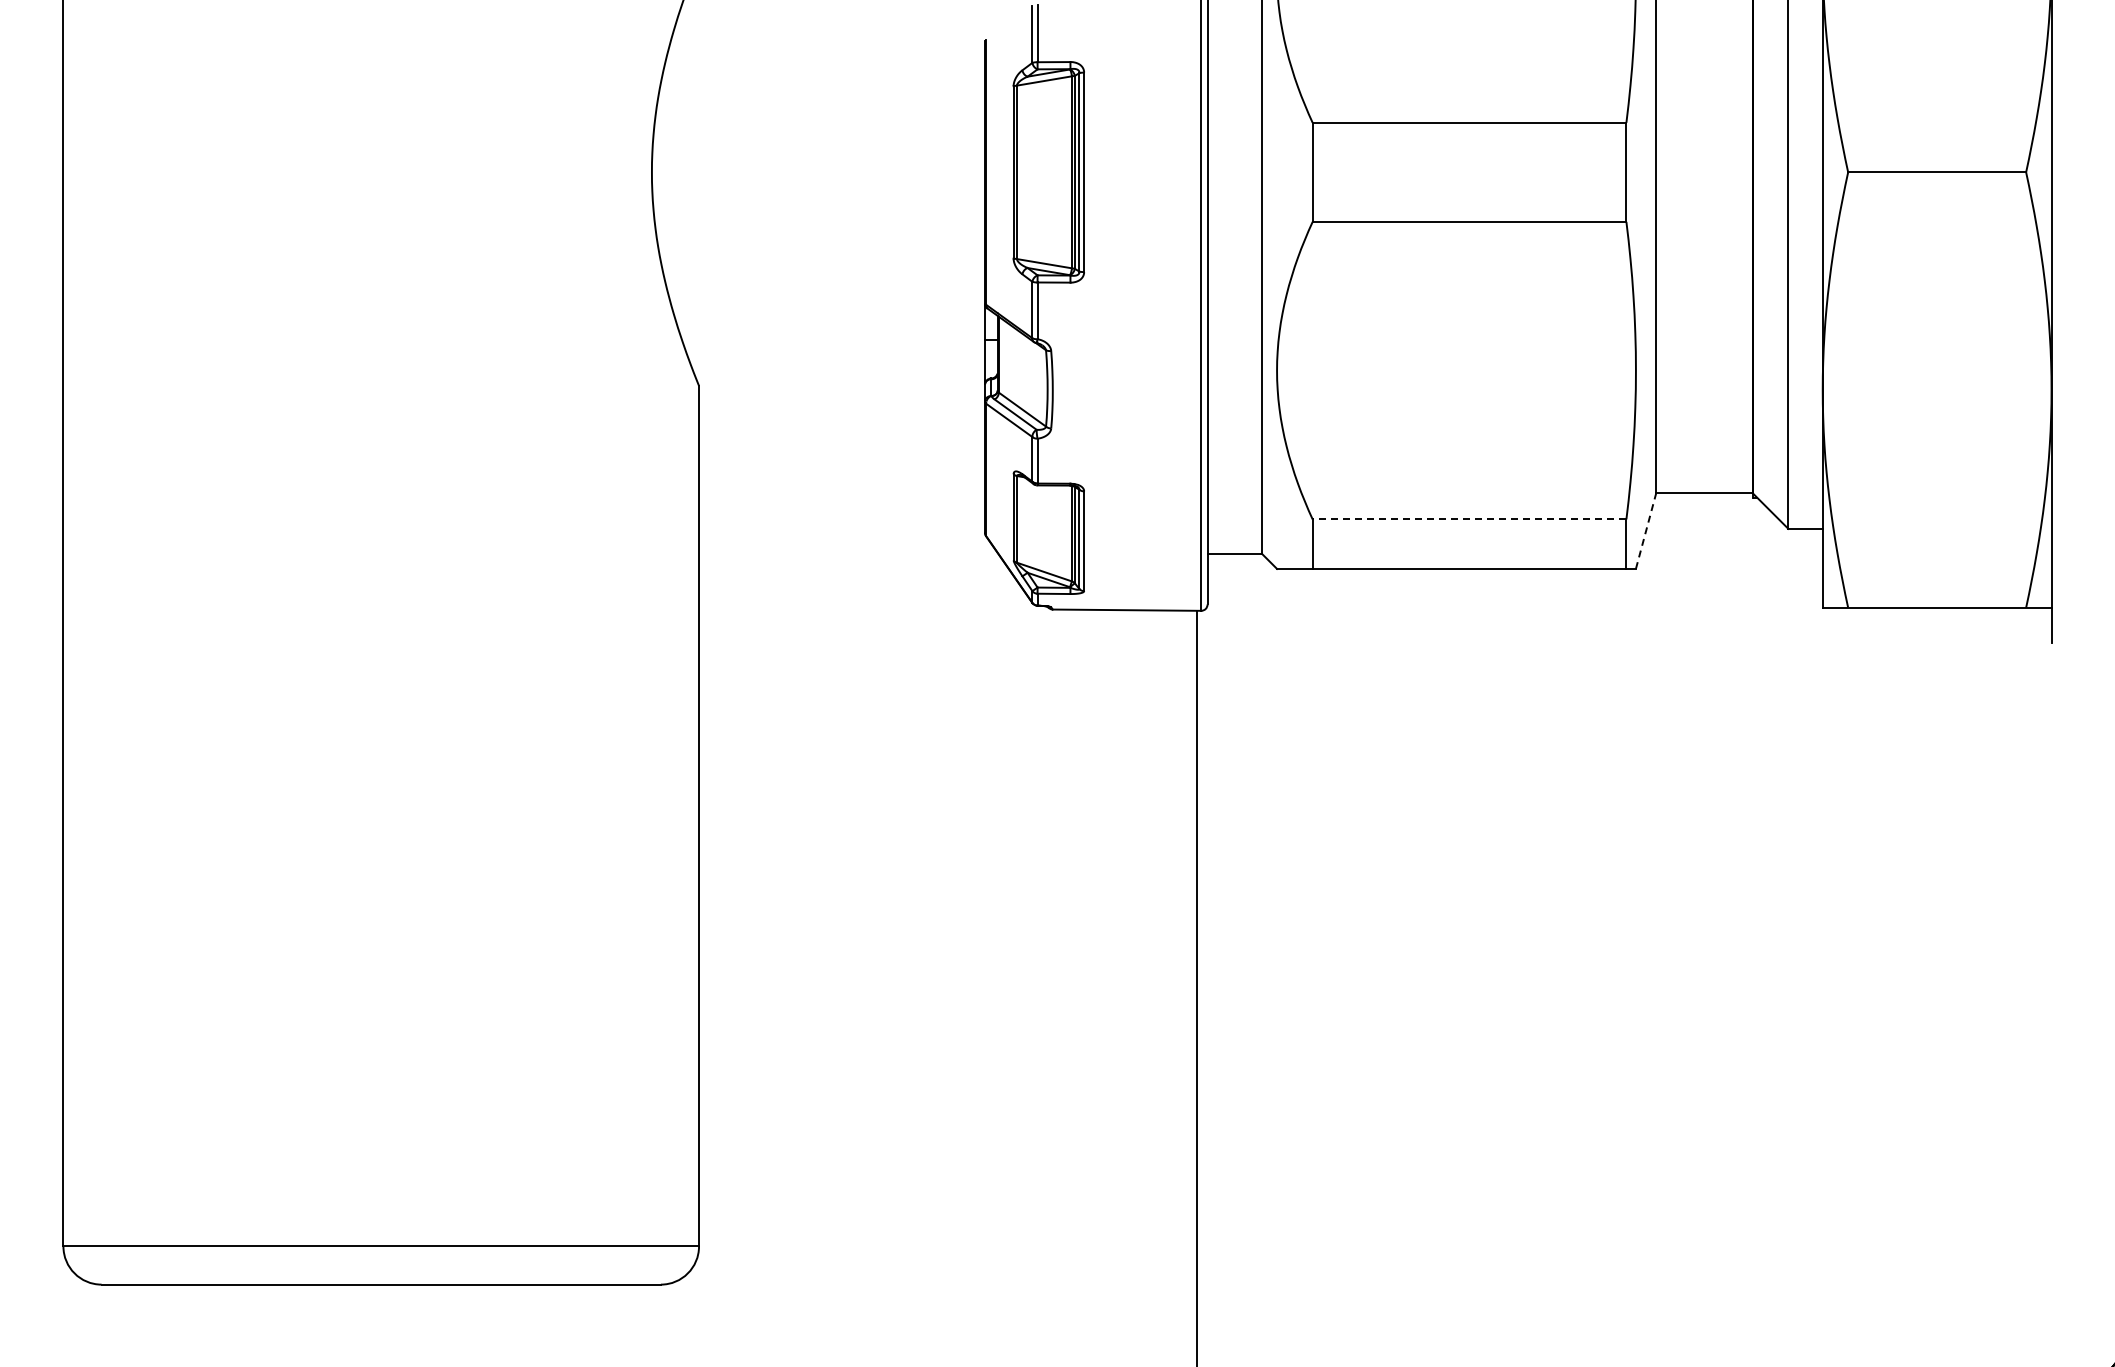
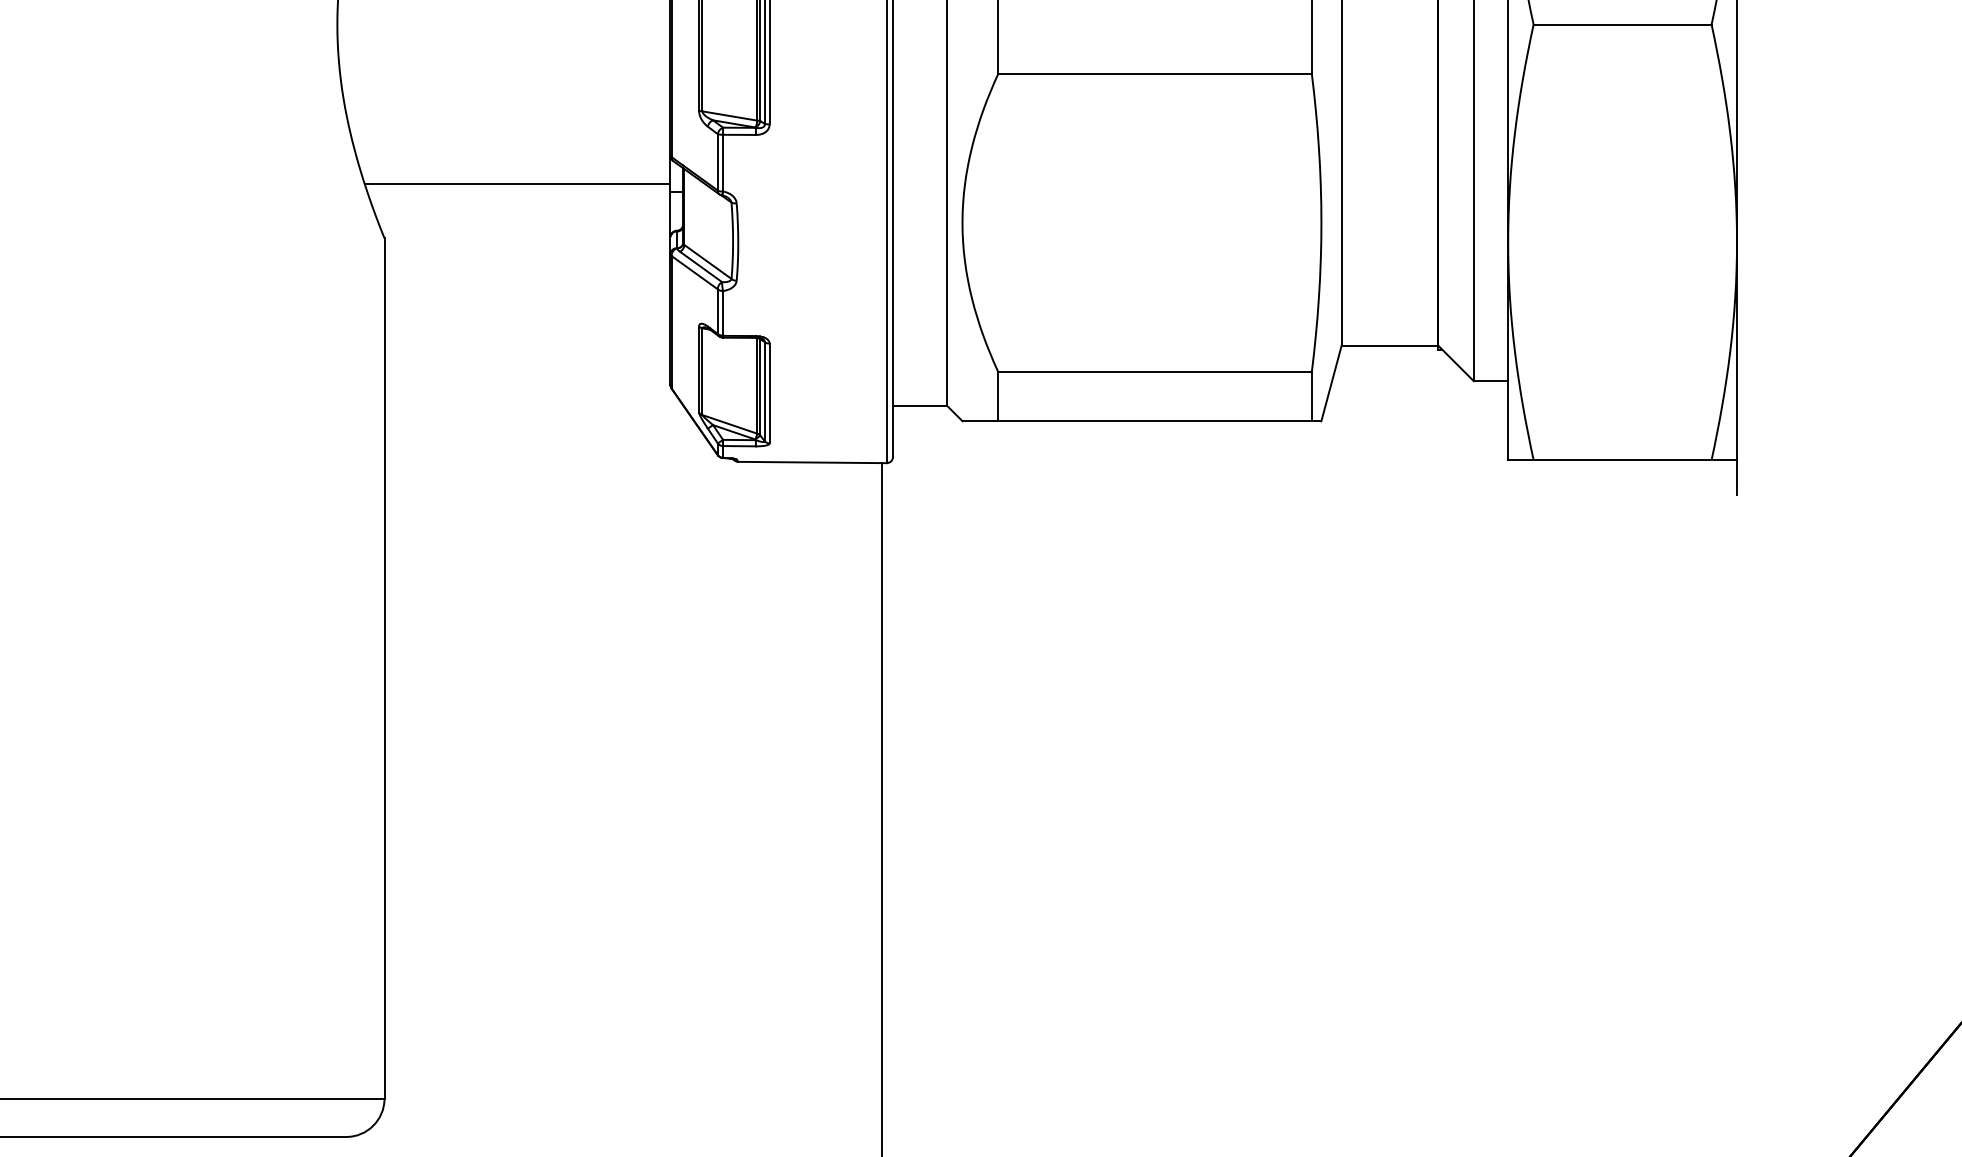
line: (832, 331) -> (517, 183), added
line: (1469, 519) -> (1154, 371), dashed -> solid
line: (1646, 530) -> (1331, 382), dashed -> solid

